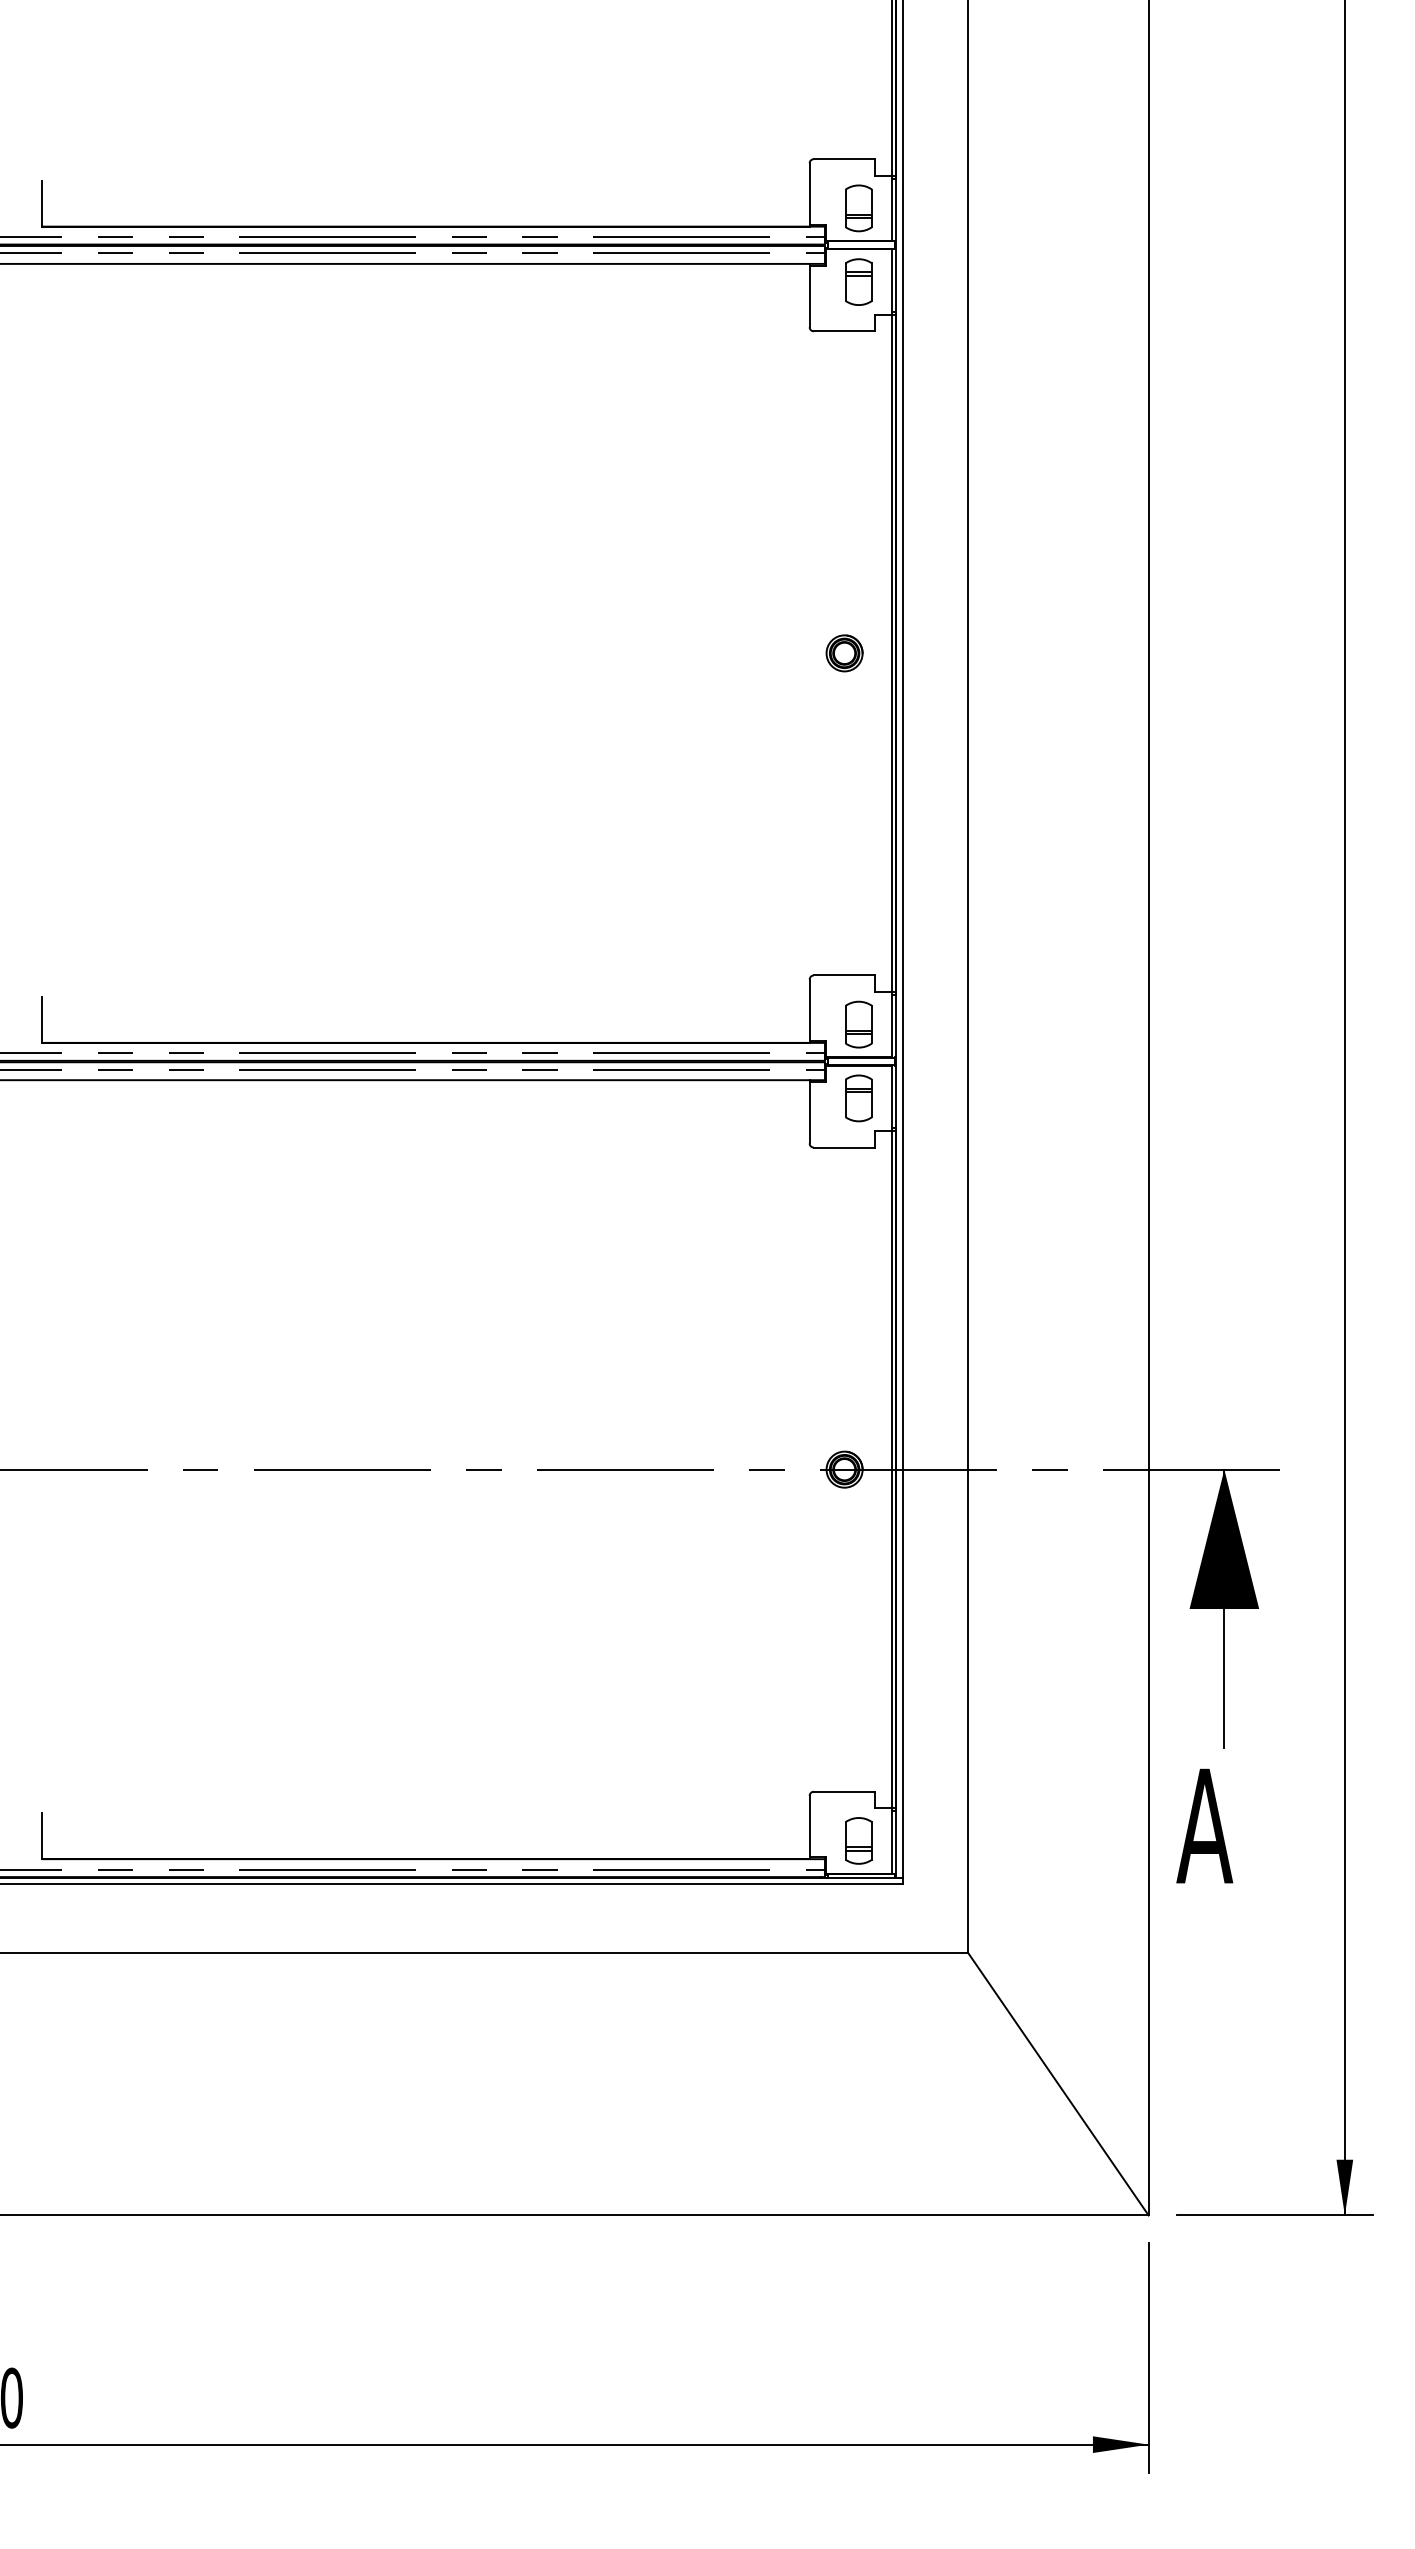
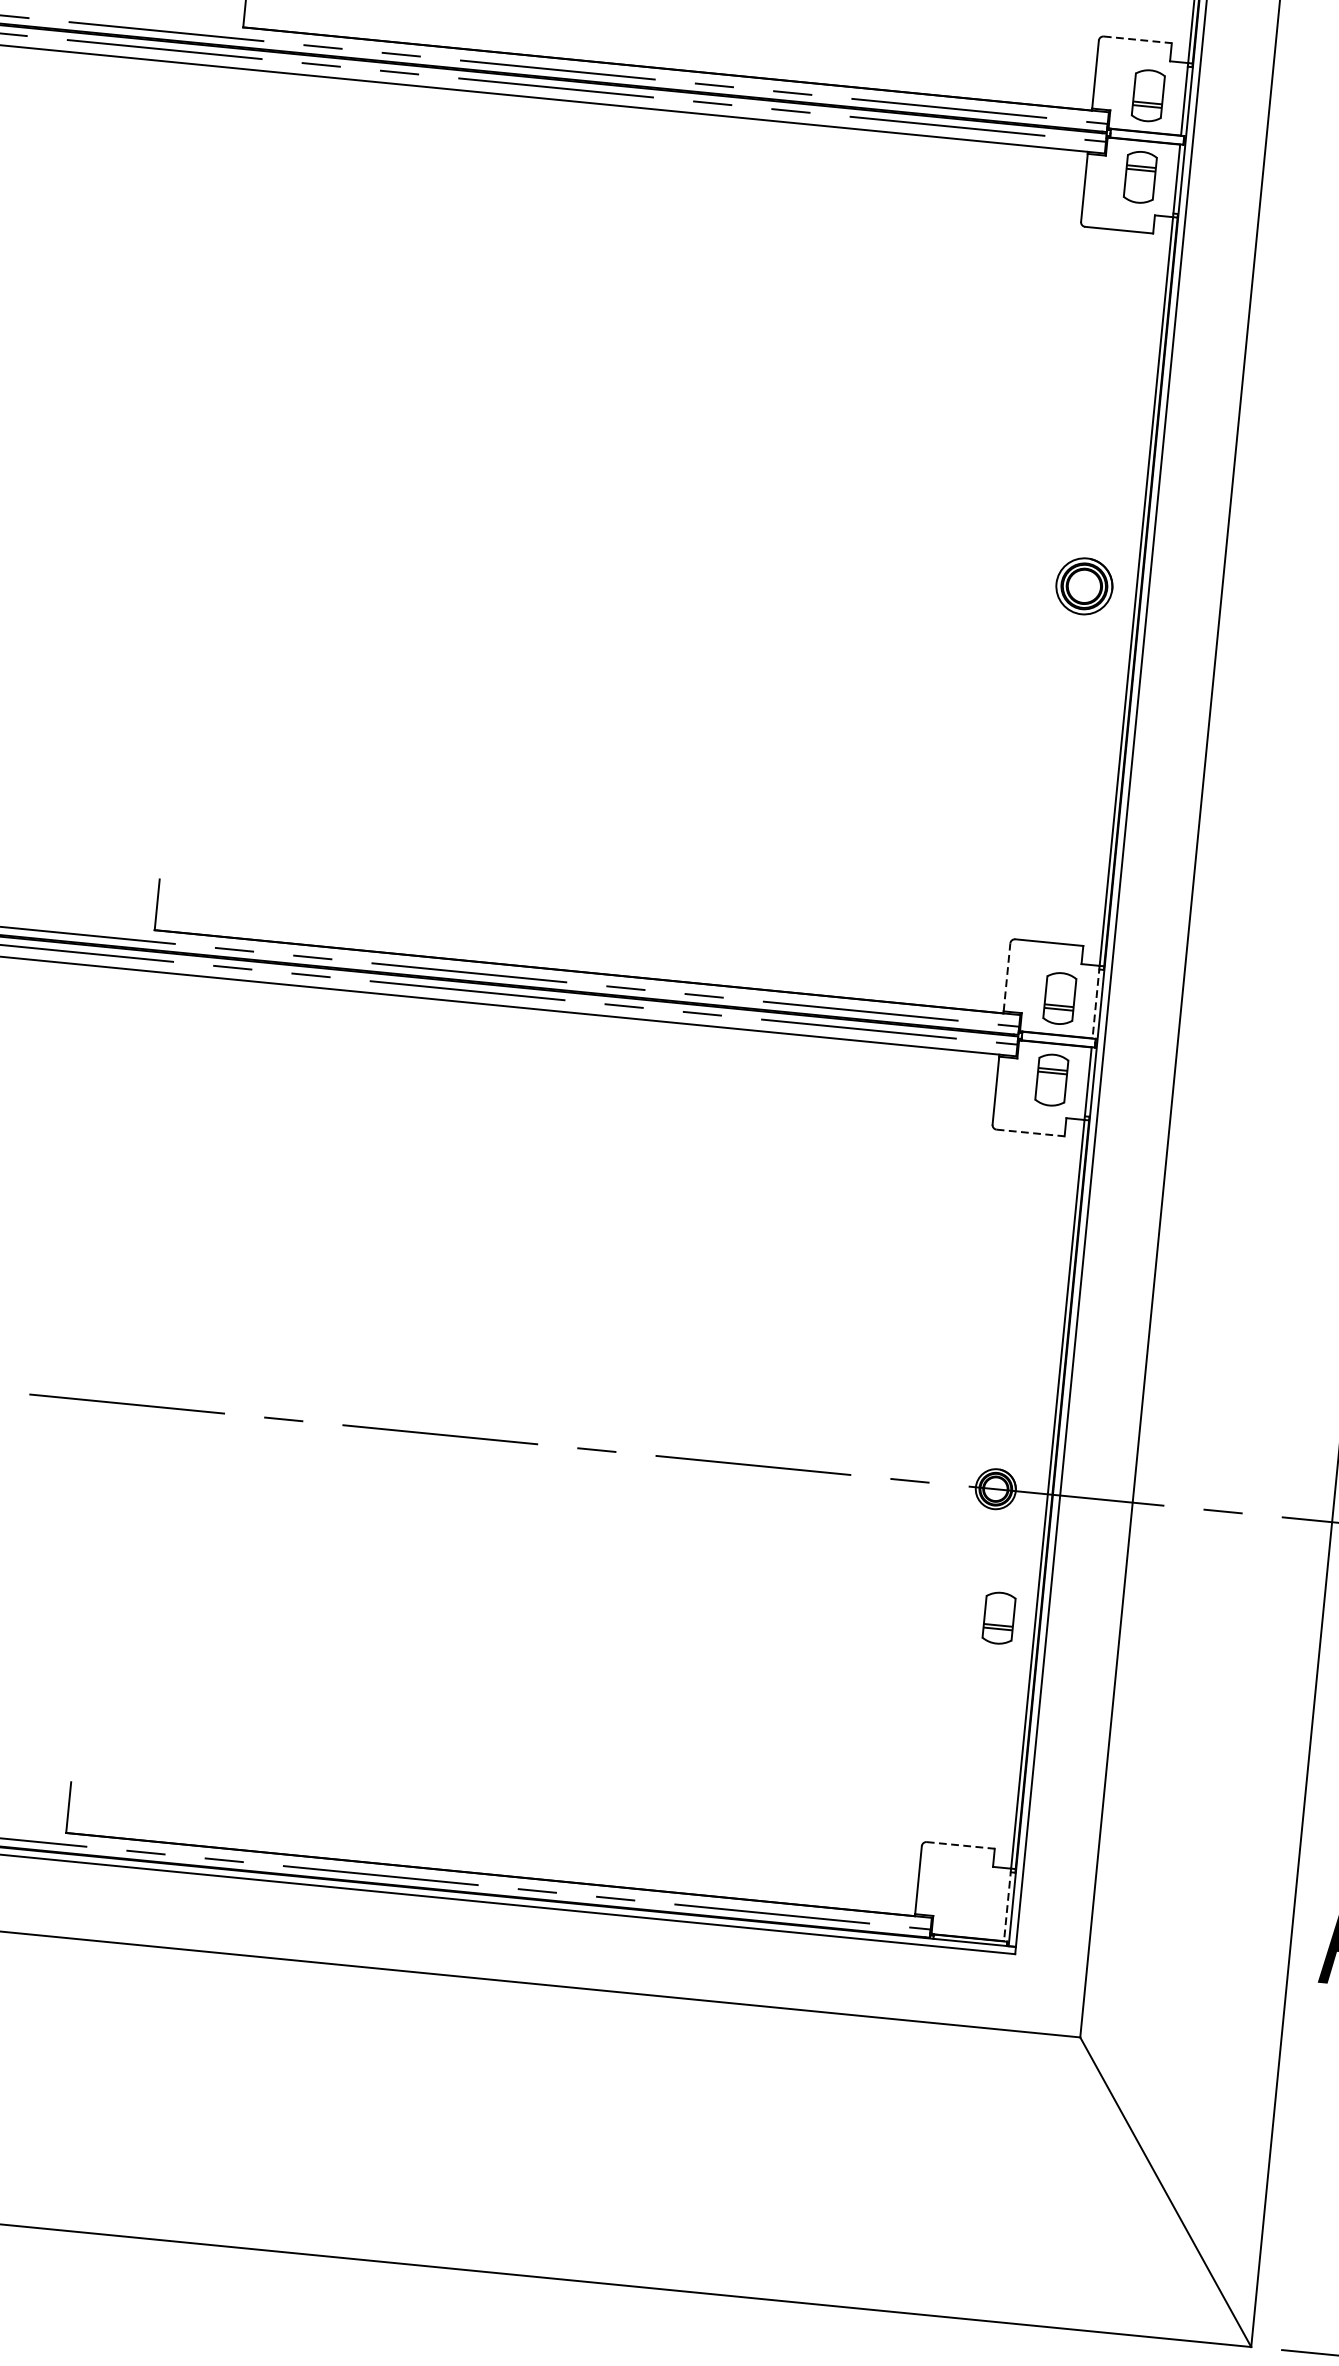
line: (844, 159) -> (1137, 40), solid -> dashed
part: (844, 653) -> (1084, 586), size x1.4
line: (809, 1010) -> (1006, 977), solid -> dashed
line: (891, 1024) -> (1095, 1001), solid -> dashed
line: (844, 1147) -> (1030, 1132), solid -> dashed
line: (844, 1791) -> (960, 1845), solid -> dashed
part: (858, 1840) -> (998, 1617), moved
line: (891, 1840) -> (1007, 1904), solid -> dashed

